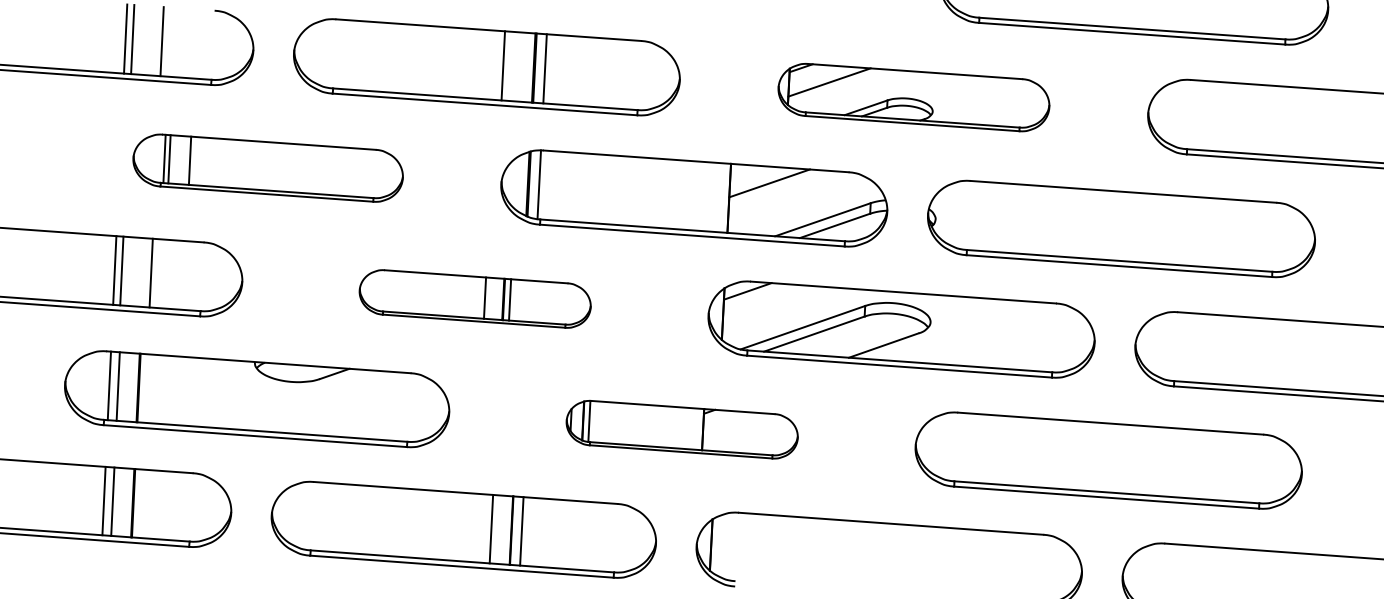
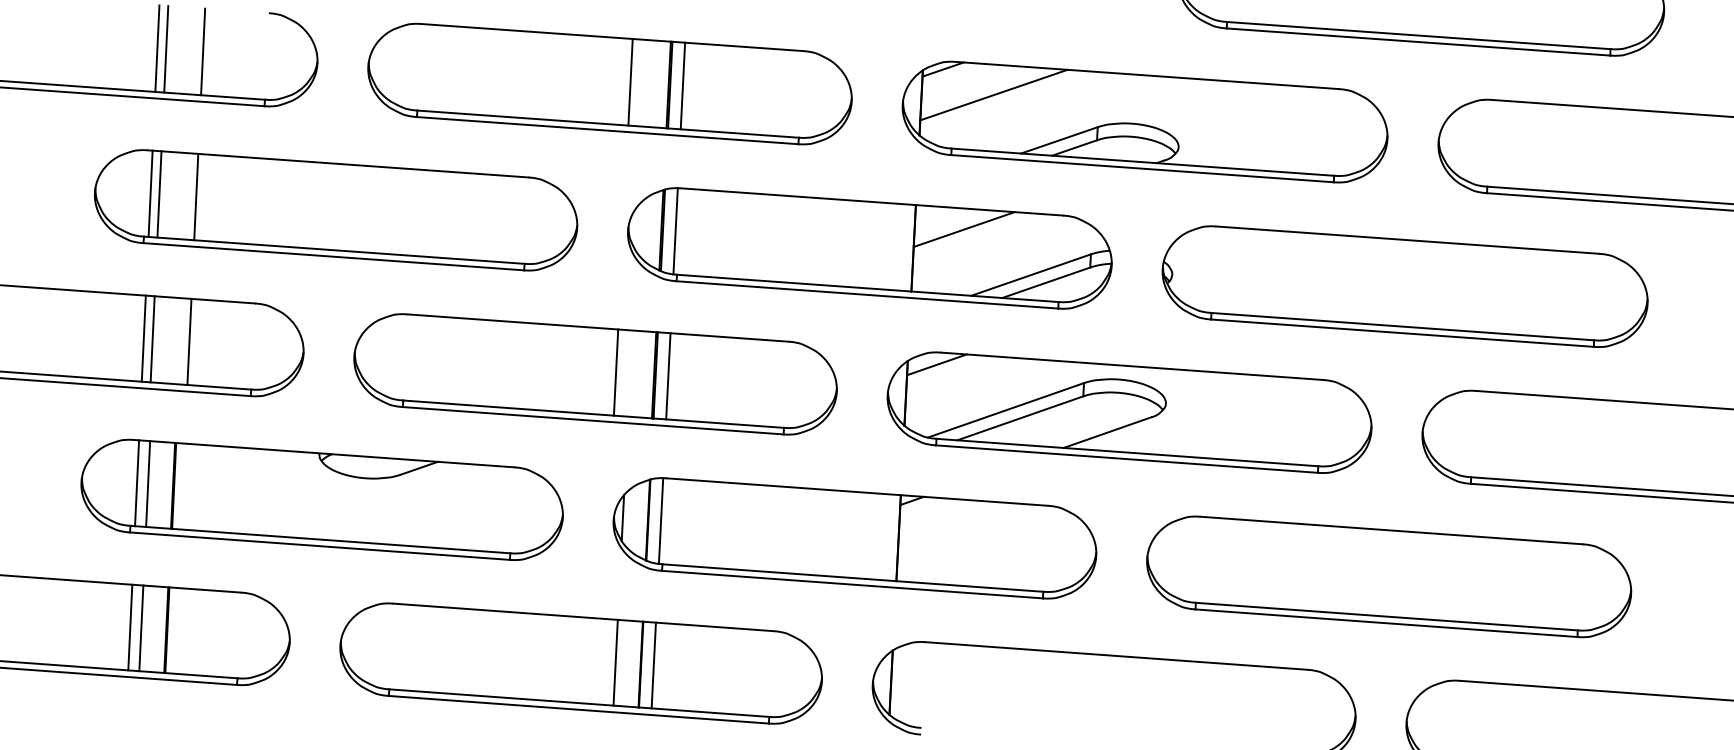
part: (913, 97) -> (1144, 121), size x1.43
part: (267, 168) -> (335, 210), size x1.43
part: (474, 298) -> (594, 373), size x1.67
part: (681, 429) -> (853, 537), size x1.67

